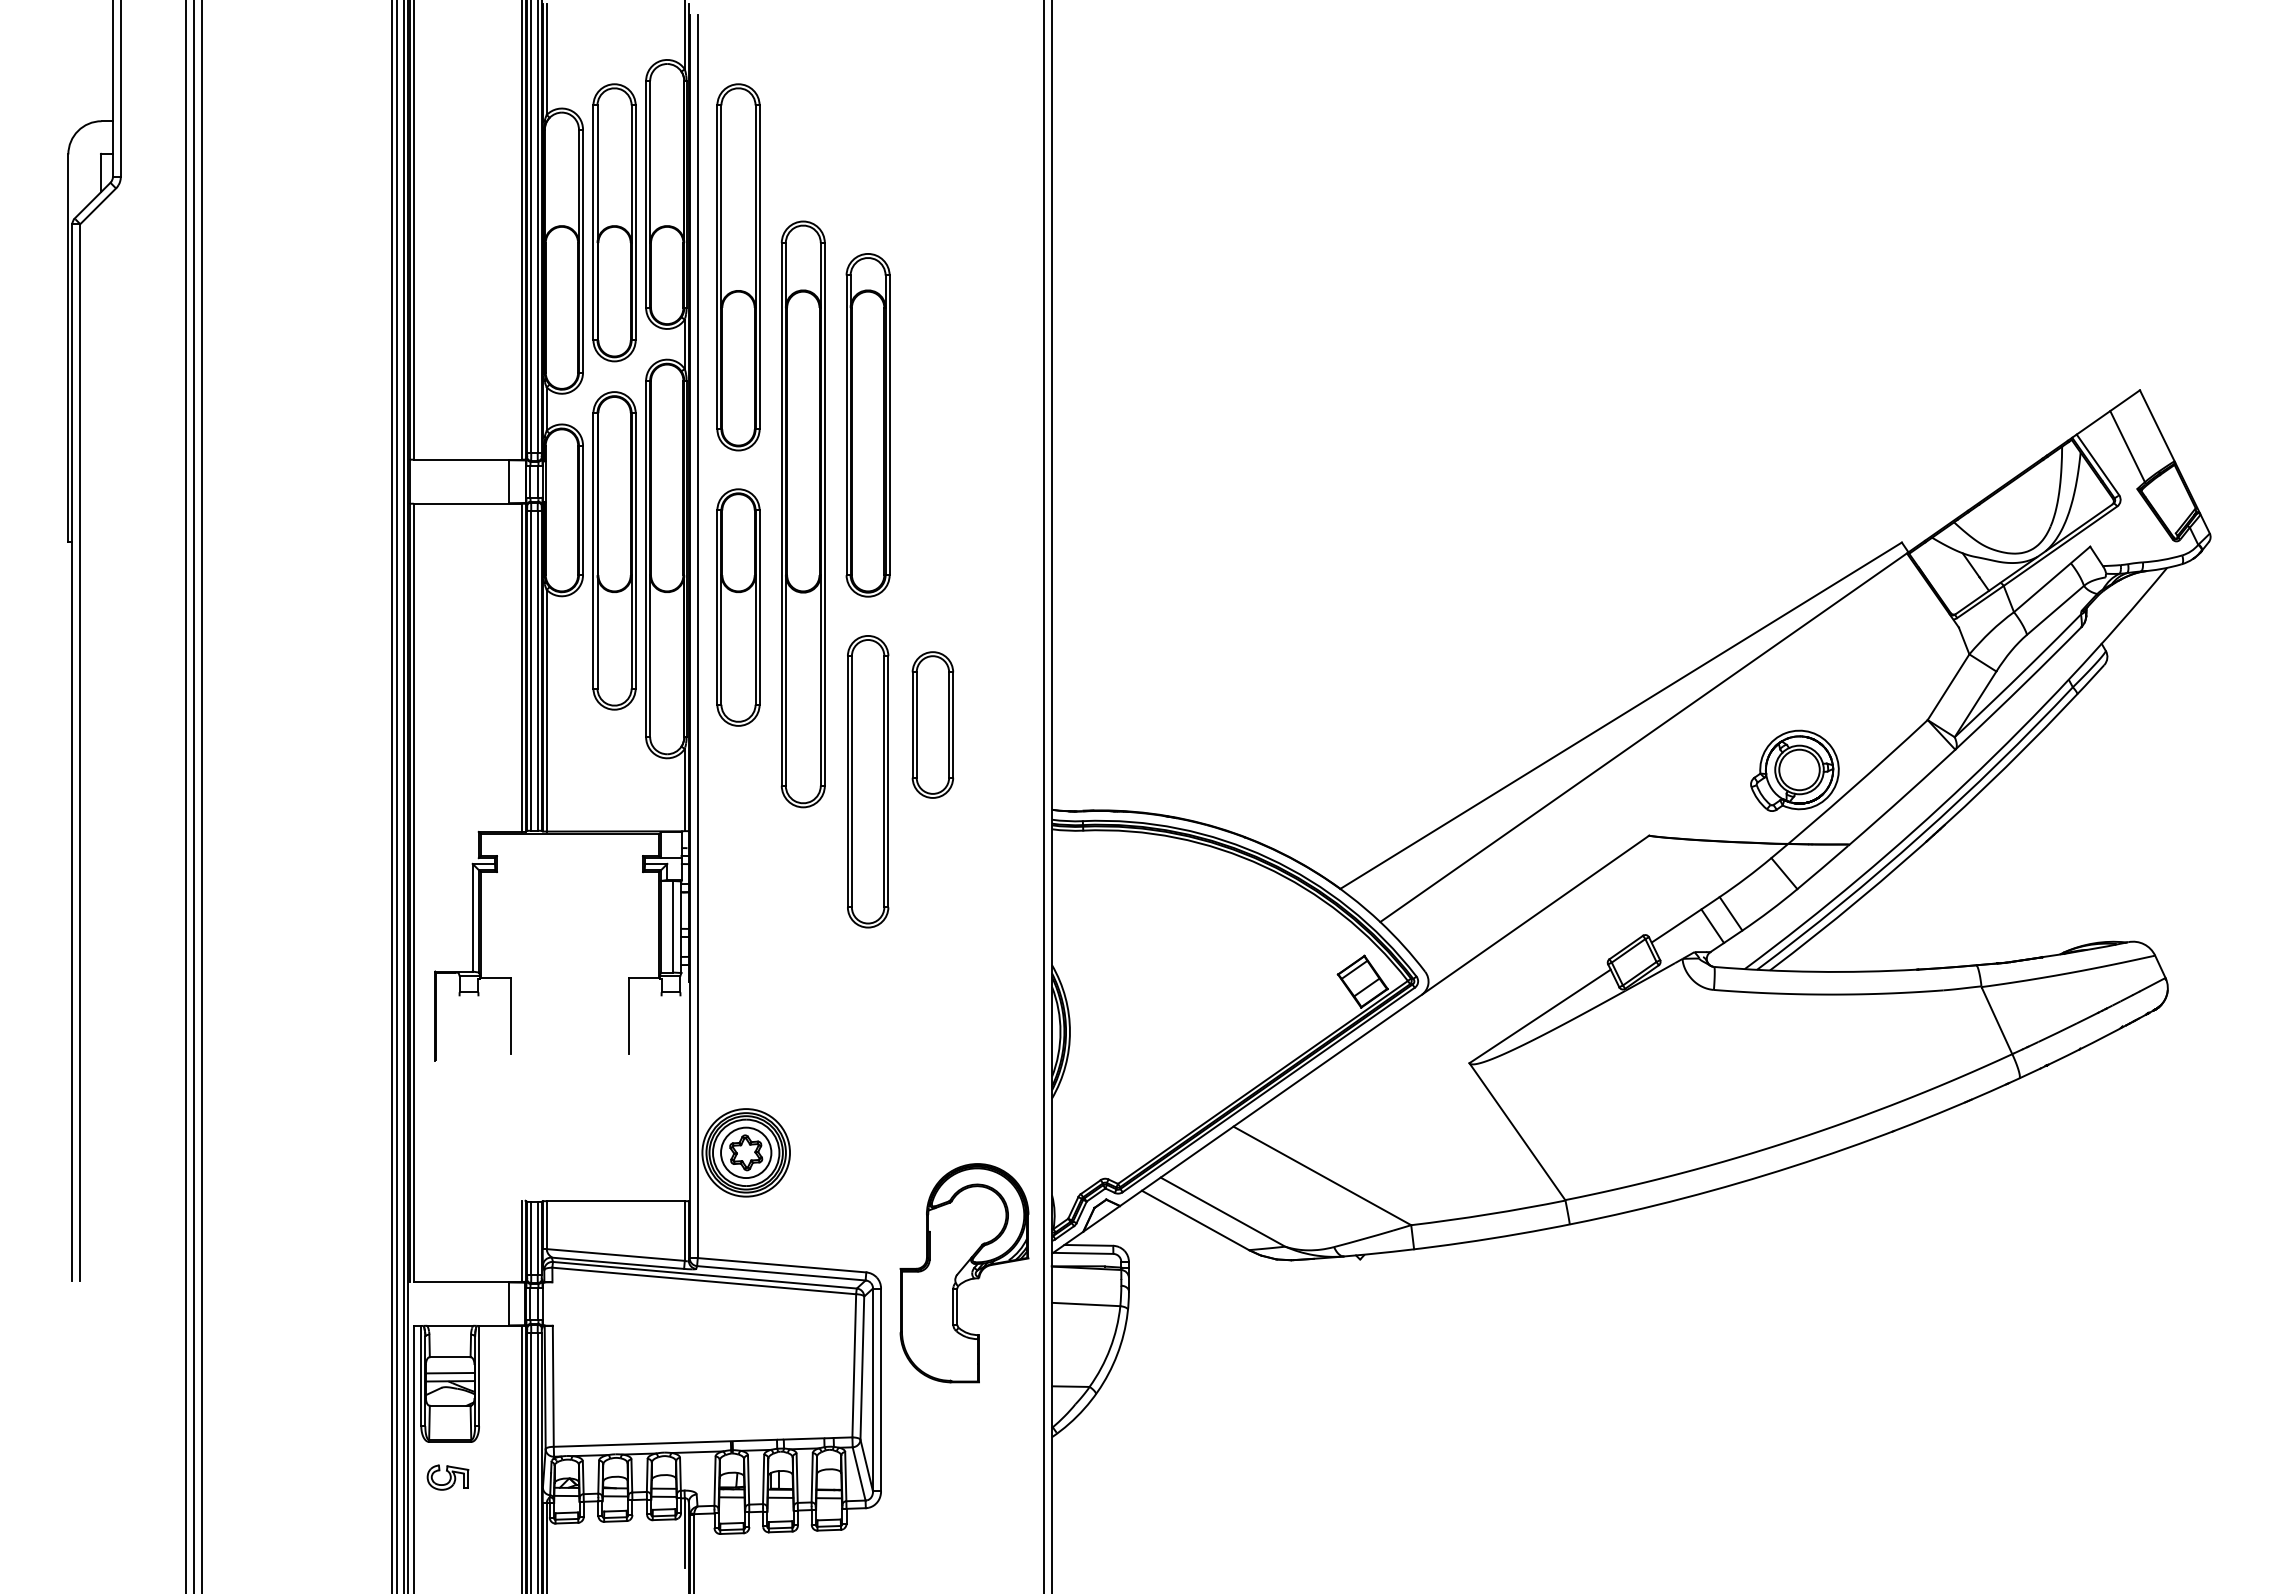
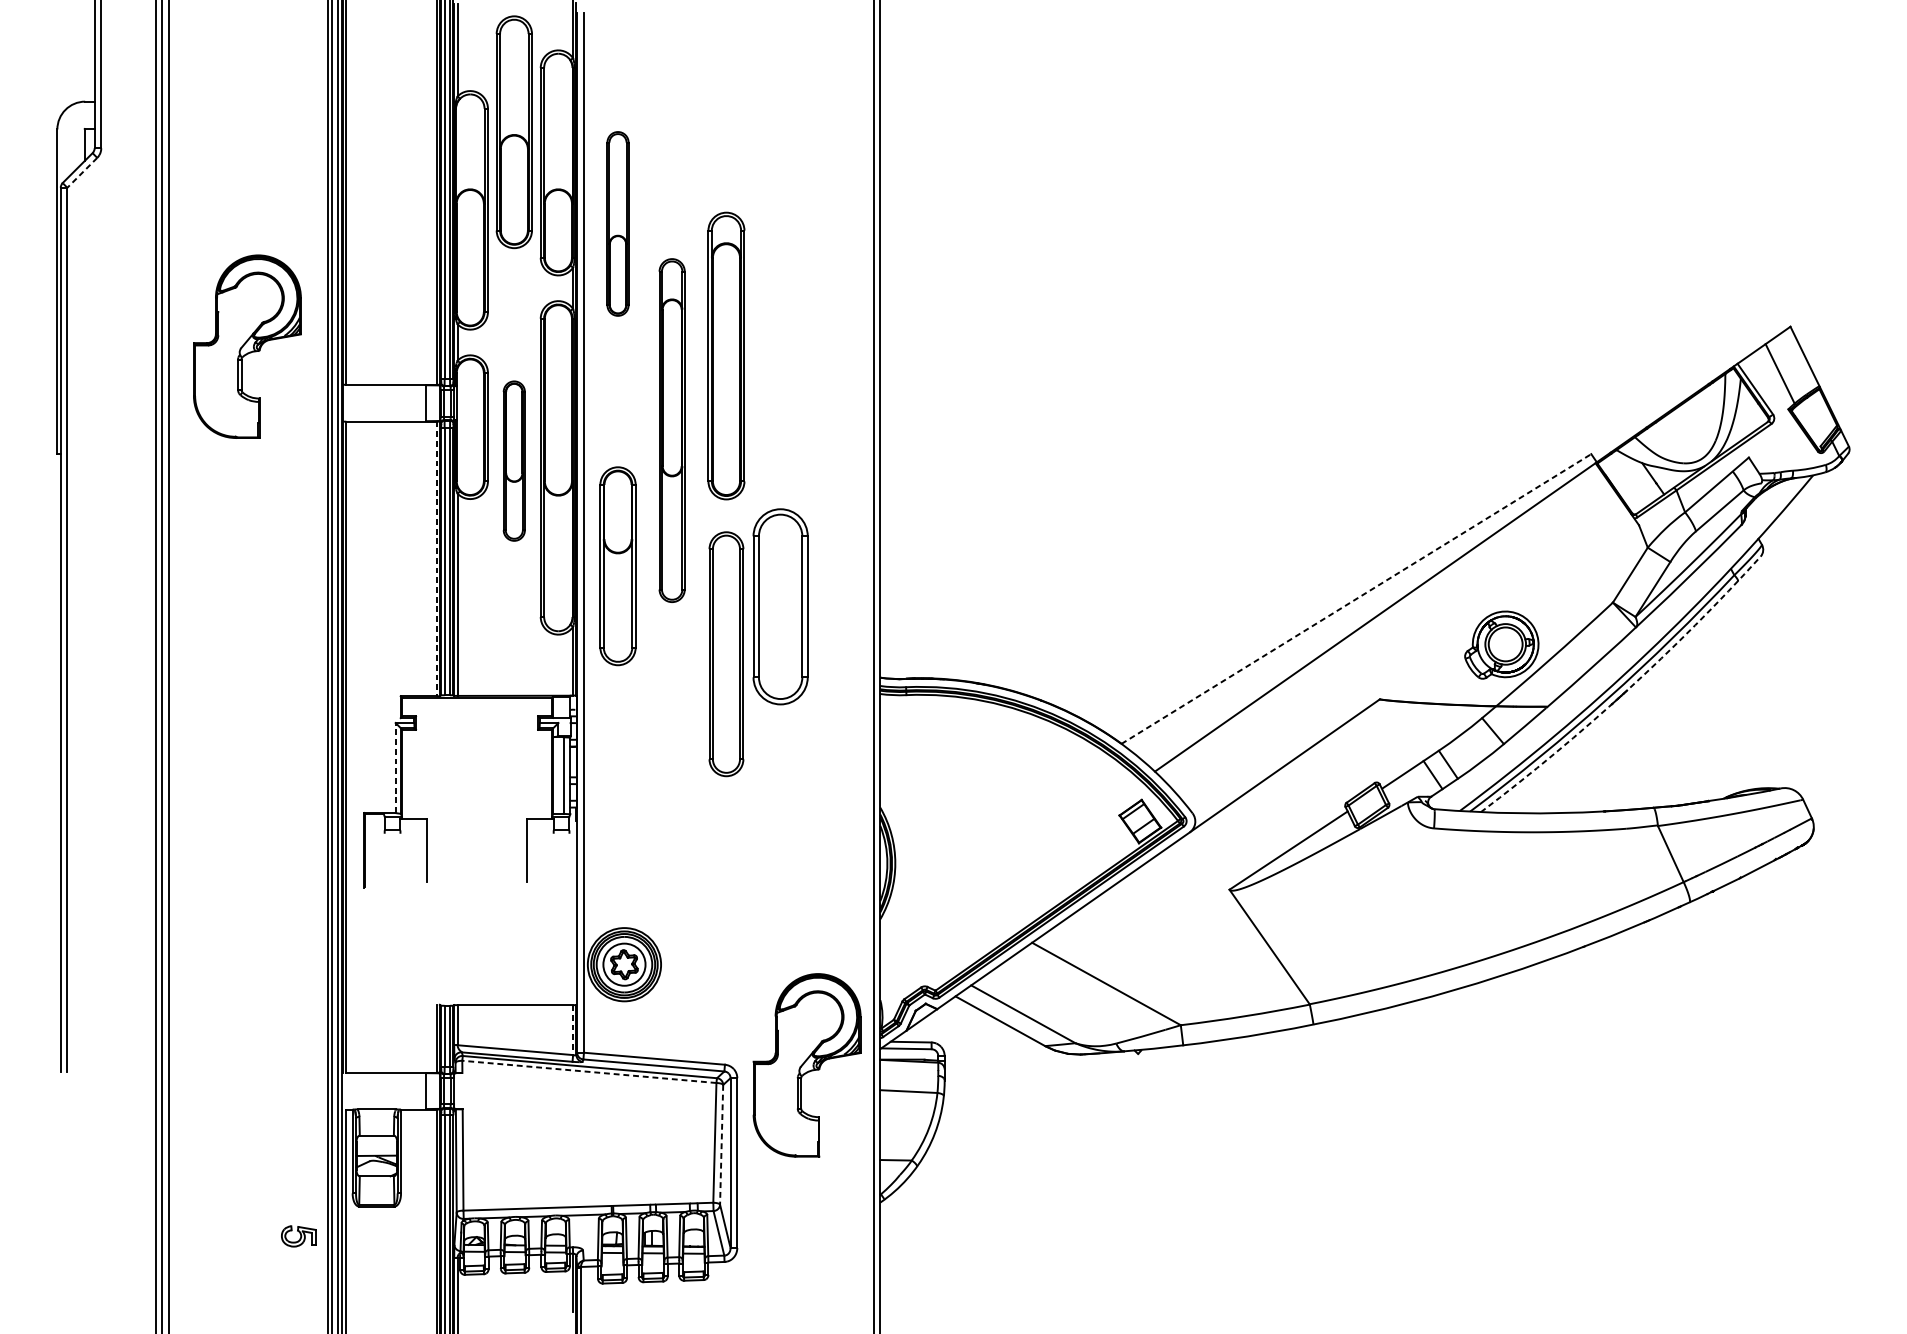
line: (97, 206) -> (81, 172), solid -> dashed
part: (614, 222) -> (514, 131), moved
part: (738, 267) -> (618, 224), size x0.6
part: (295, 414) -> (247, 347), added
part: (802, 514) -> (671, 430), size x0.7
part: (614, 550) -> (514, 460), size x0.6
part: (738, 607) -> (618, 566), moved
line: (521, 668) -> (436, 559), solid -> dashed
line: (1621, 715) -> (1356, 598), solid -> dashed
part: (932, 724) -> (780, 606), size x1.6
arc: (1944, 825) -> (1626, 690), solid -> dashed
line: (472, 917) -> (395, 767), solid -> dashed
line: (684, 1231) -> (572, 1030), solid -> dashed
line: (703, 1280) -> (588, 1071), solid -> dashed
line: (862, 1368) -> (721, 1145), solid -> dashed
line: (449, 1372) -> (376, 1148), removed
part: (447, 1477) -> (298, 1236), moved

